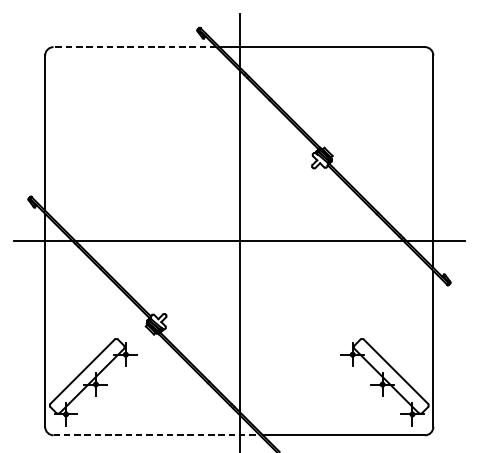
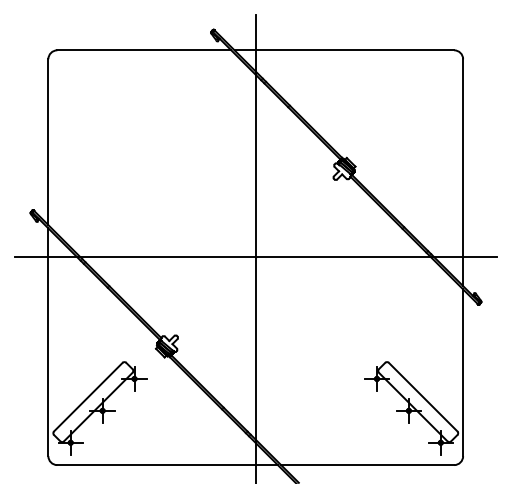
line: (135, 47) -> (144, 50), dashed -> solid
line: (157, 435) -> (168, 465), dashed -> solid

